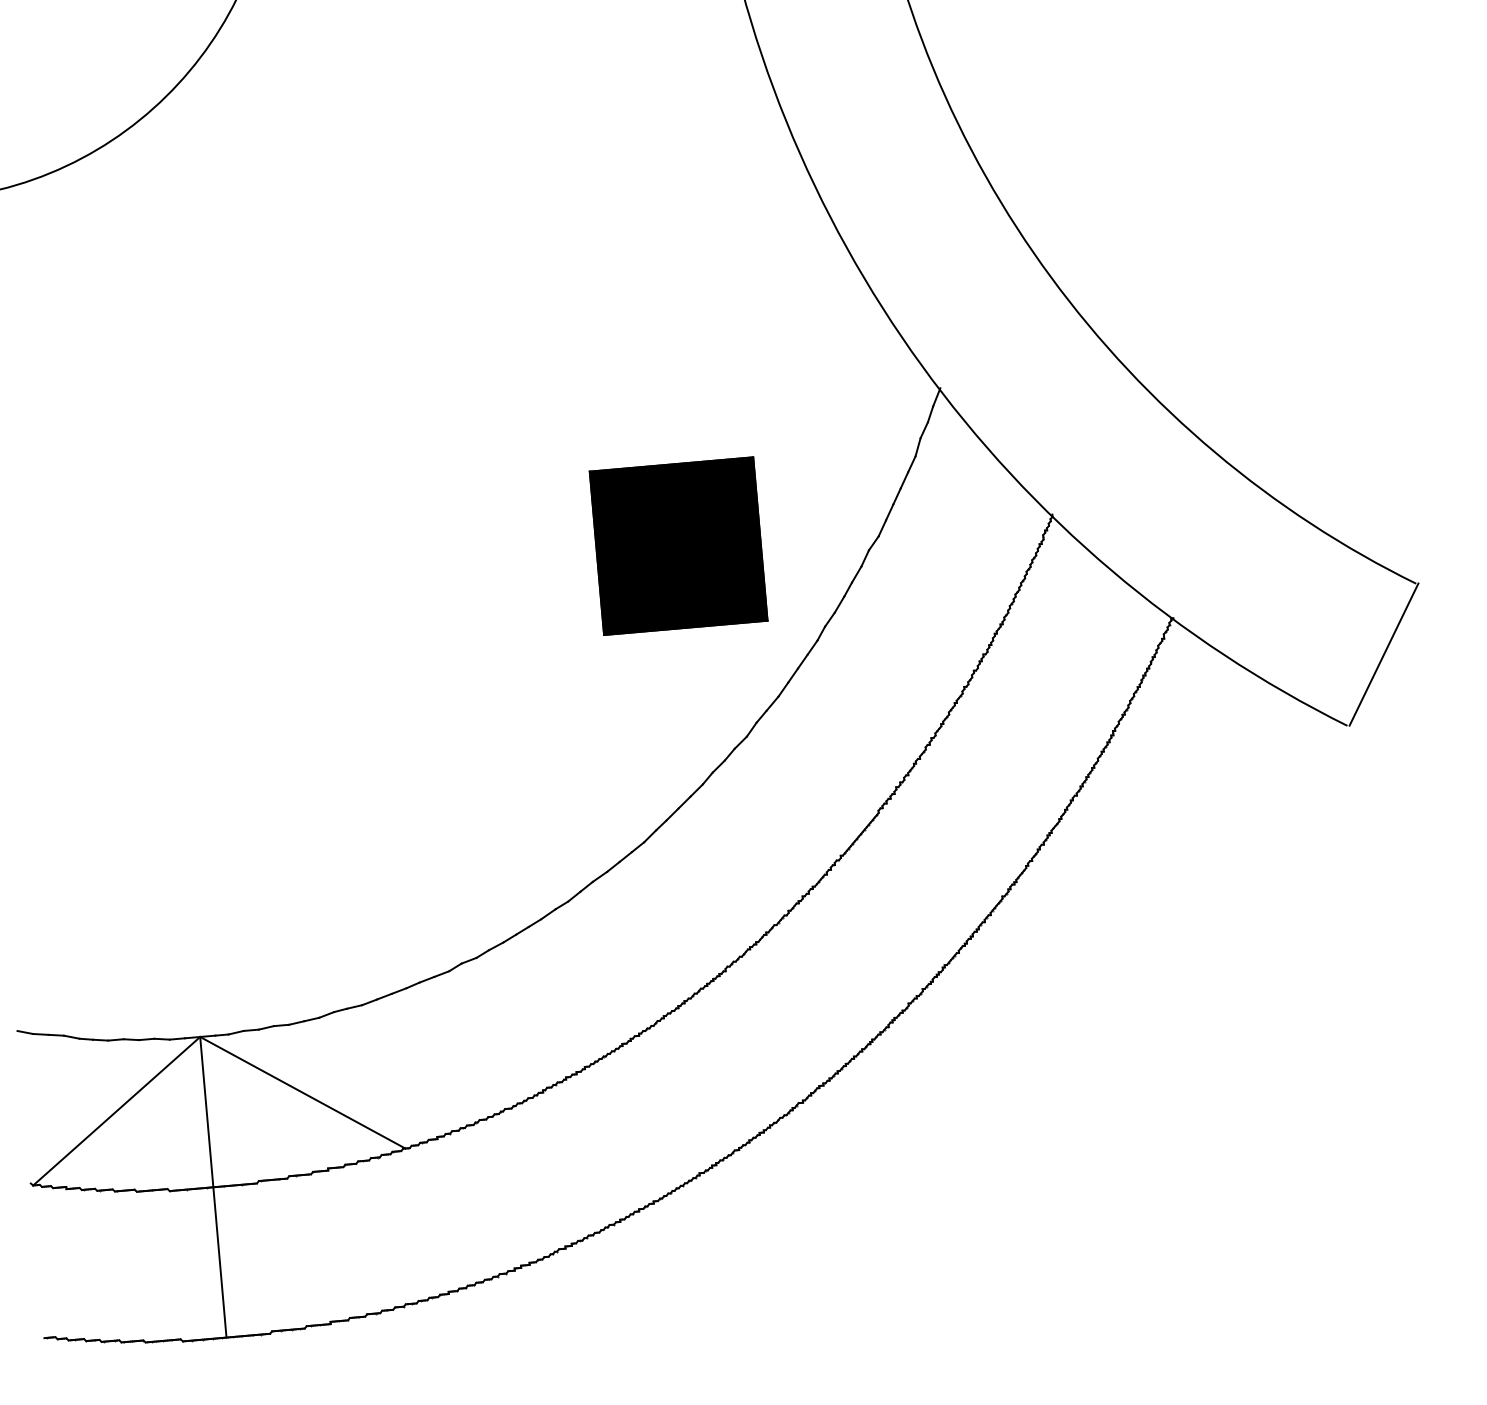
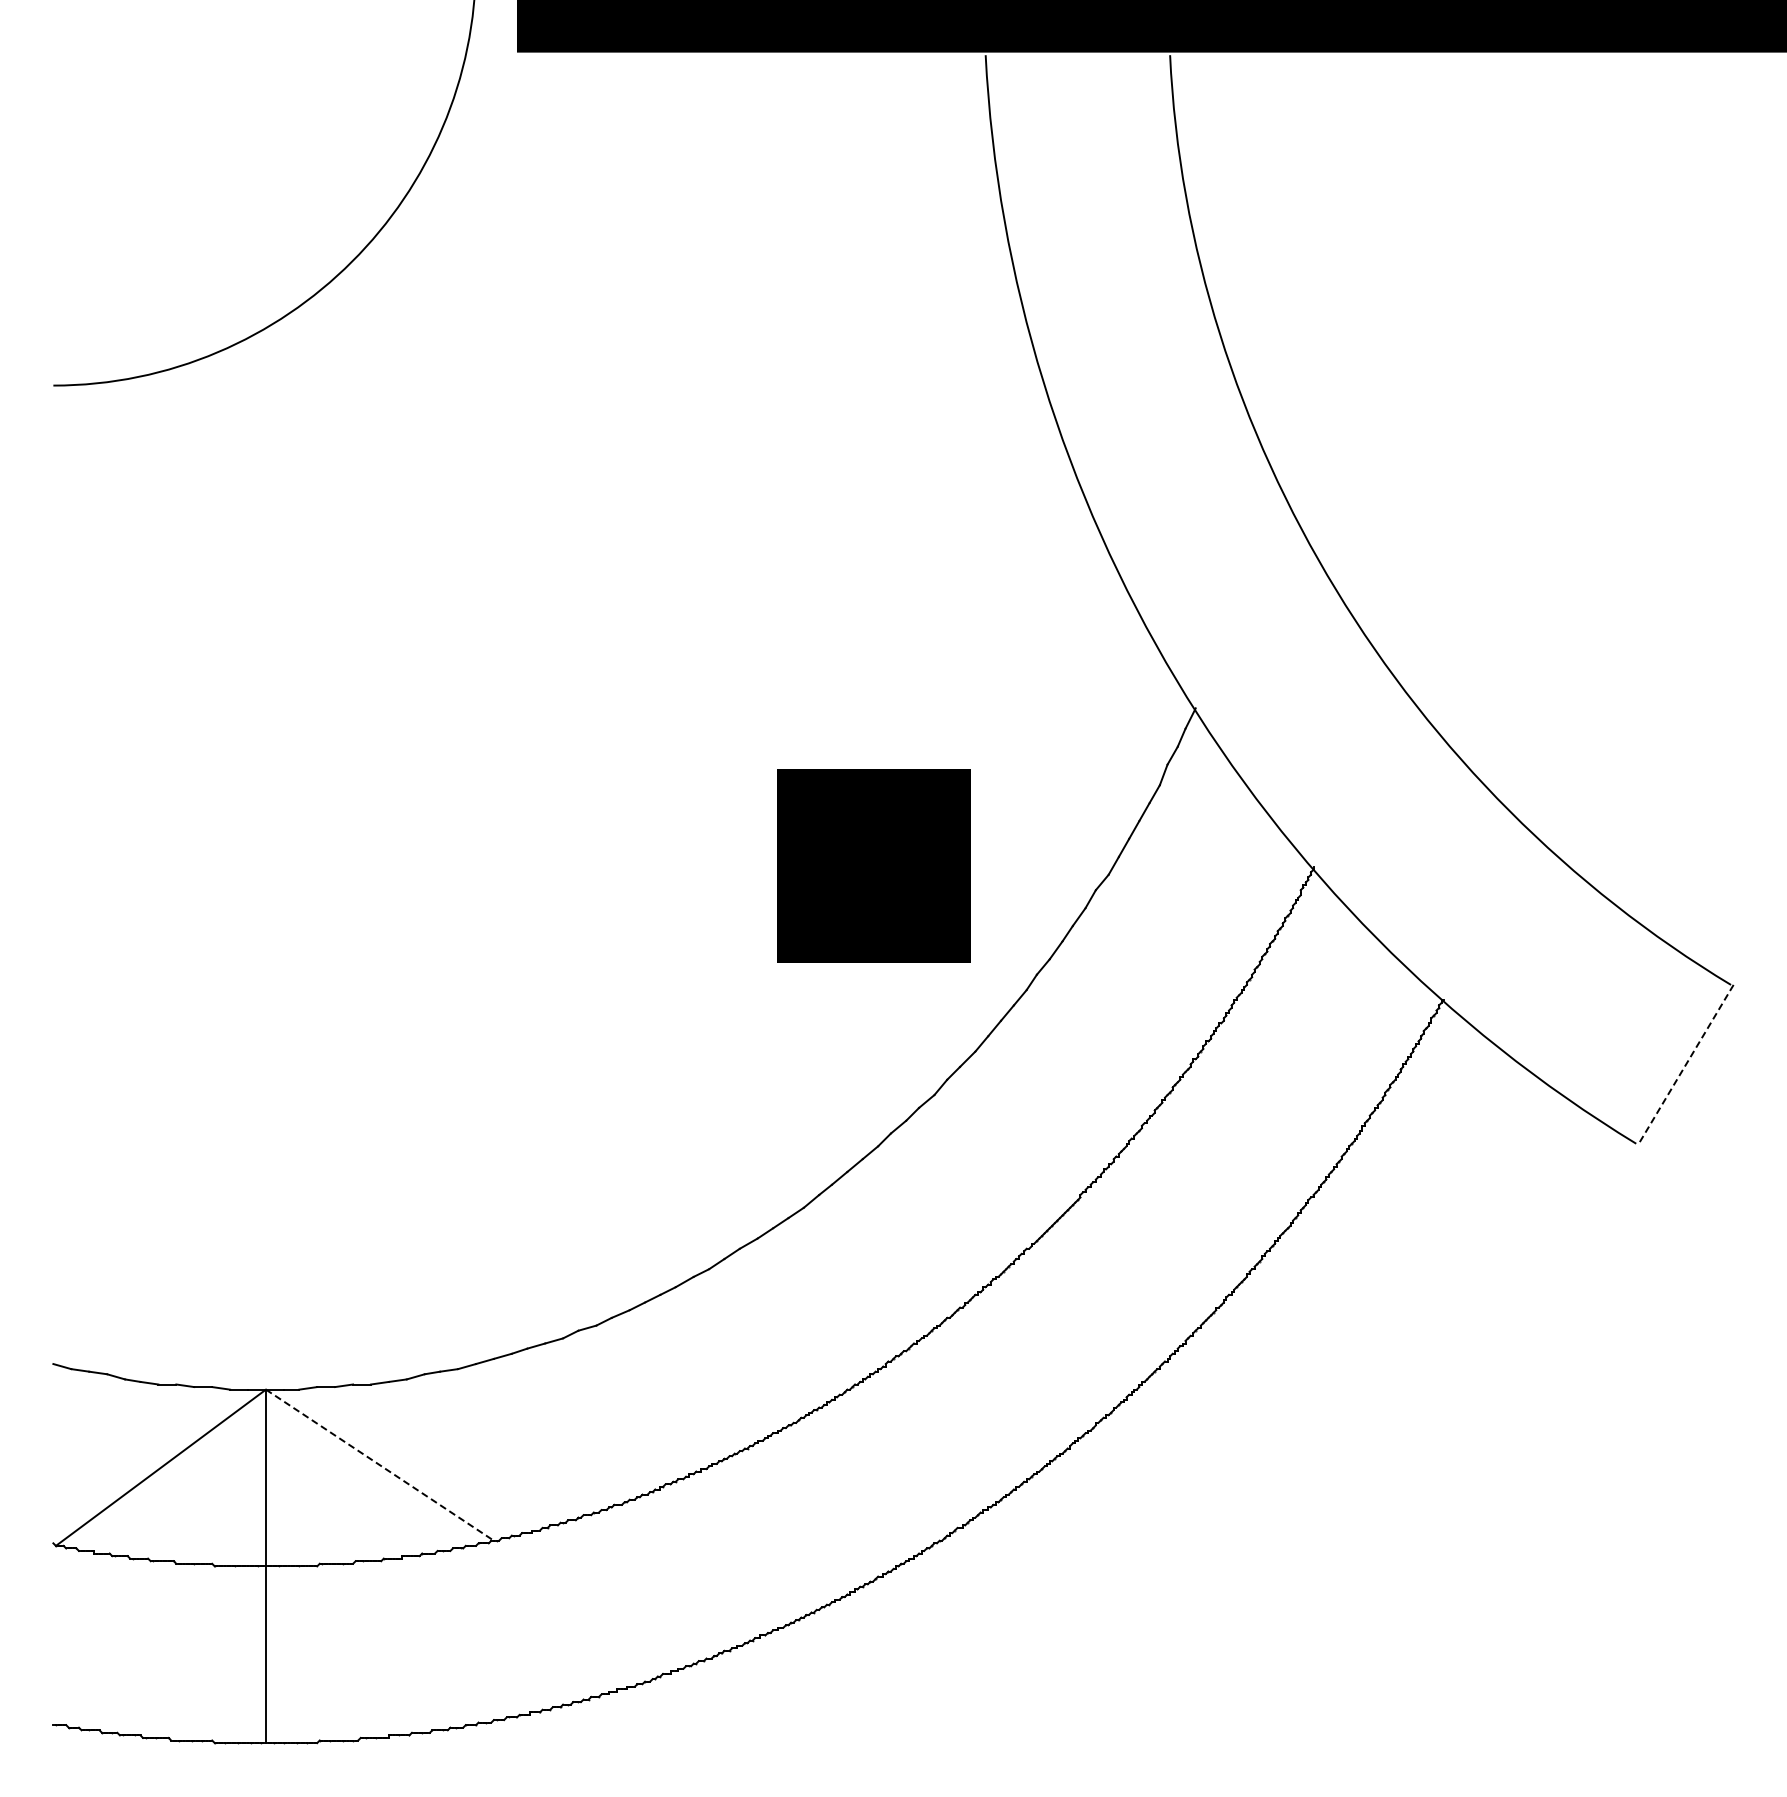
line: (1383, 654) -> (1685, 1064), solid -> dashed
line: (302, 1093) -> (379, 1465), solid -> dashed

